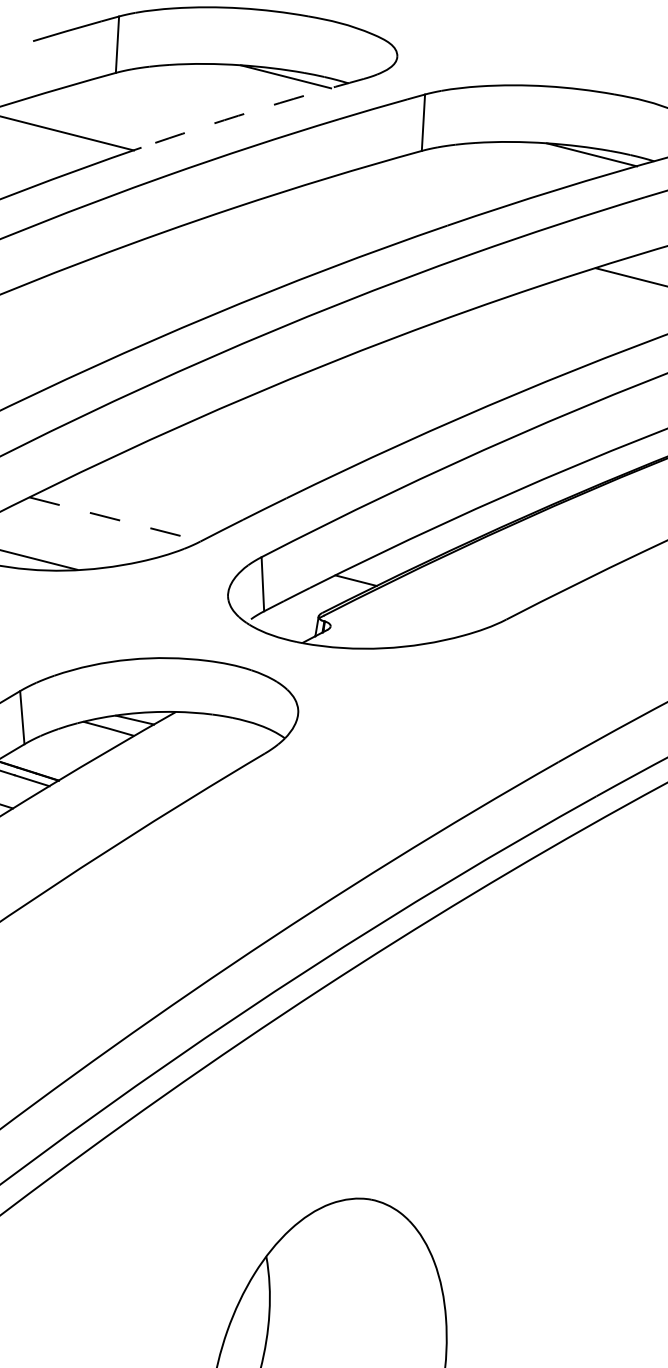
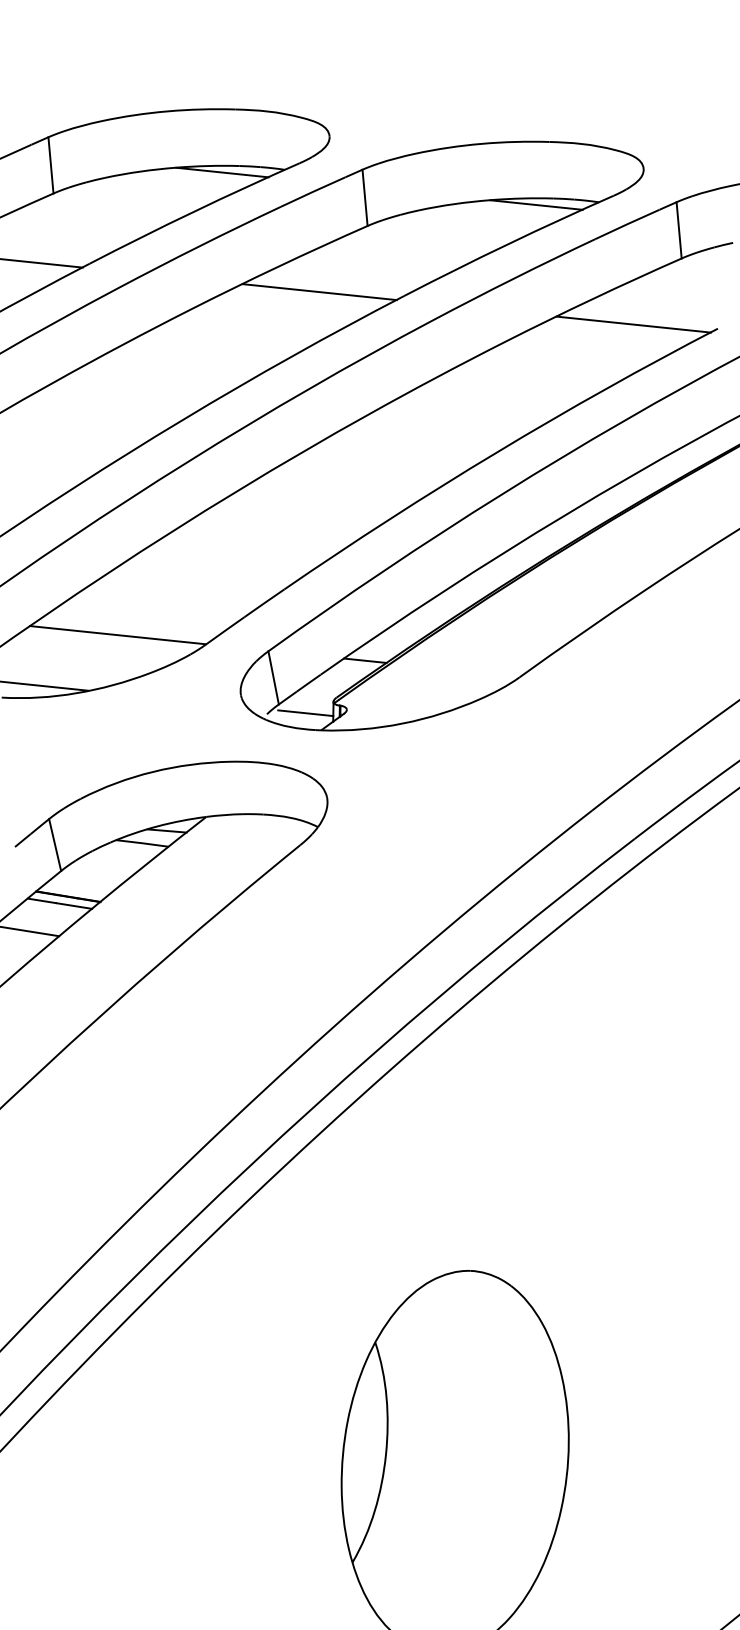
arc: (251, 111) -> (193, 211), dashed -> solid
line: (364, 209) -> (319, 292), added
line: (115, 519) -> (118, 635), dashed -> solid
line: (289, 624) -> (305, 713), added

